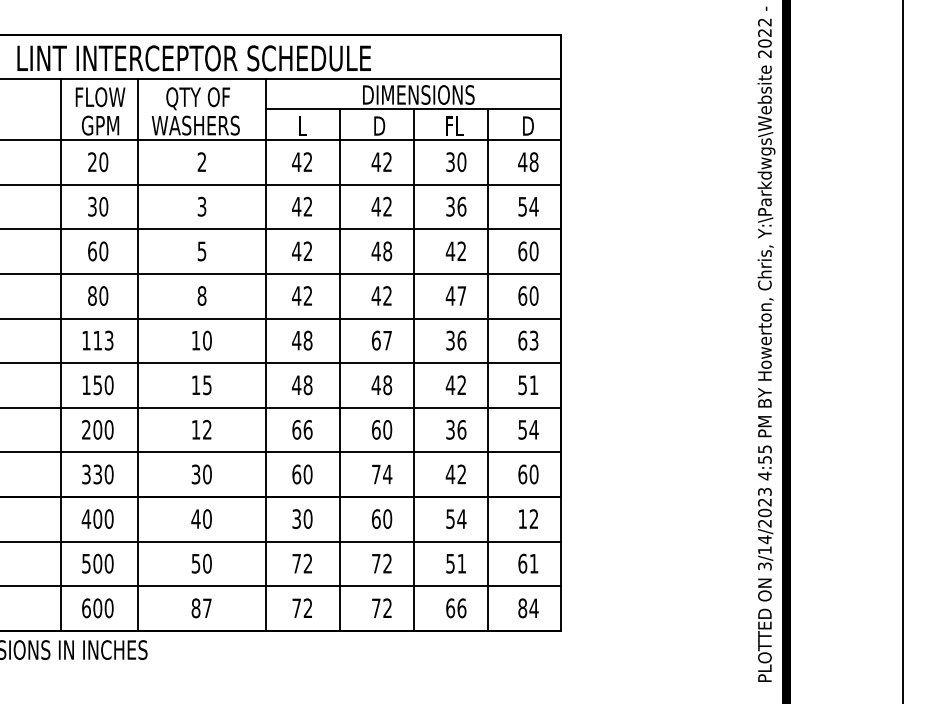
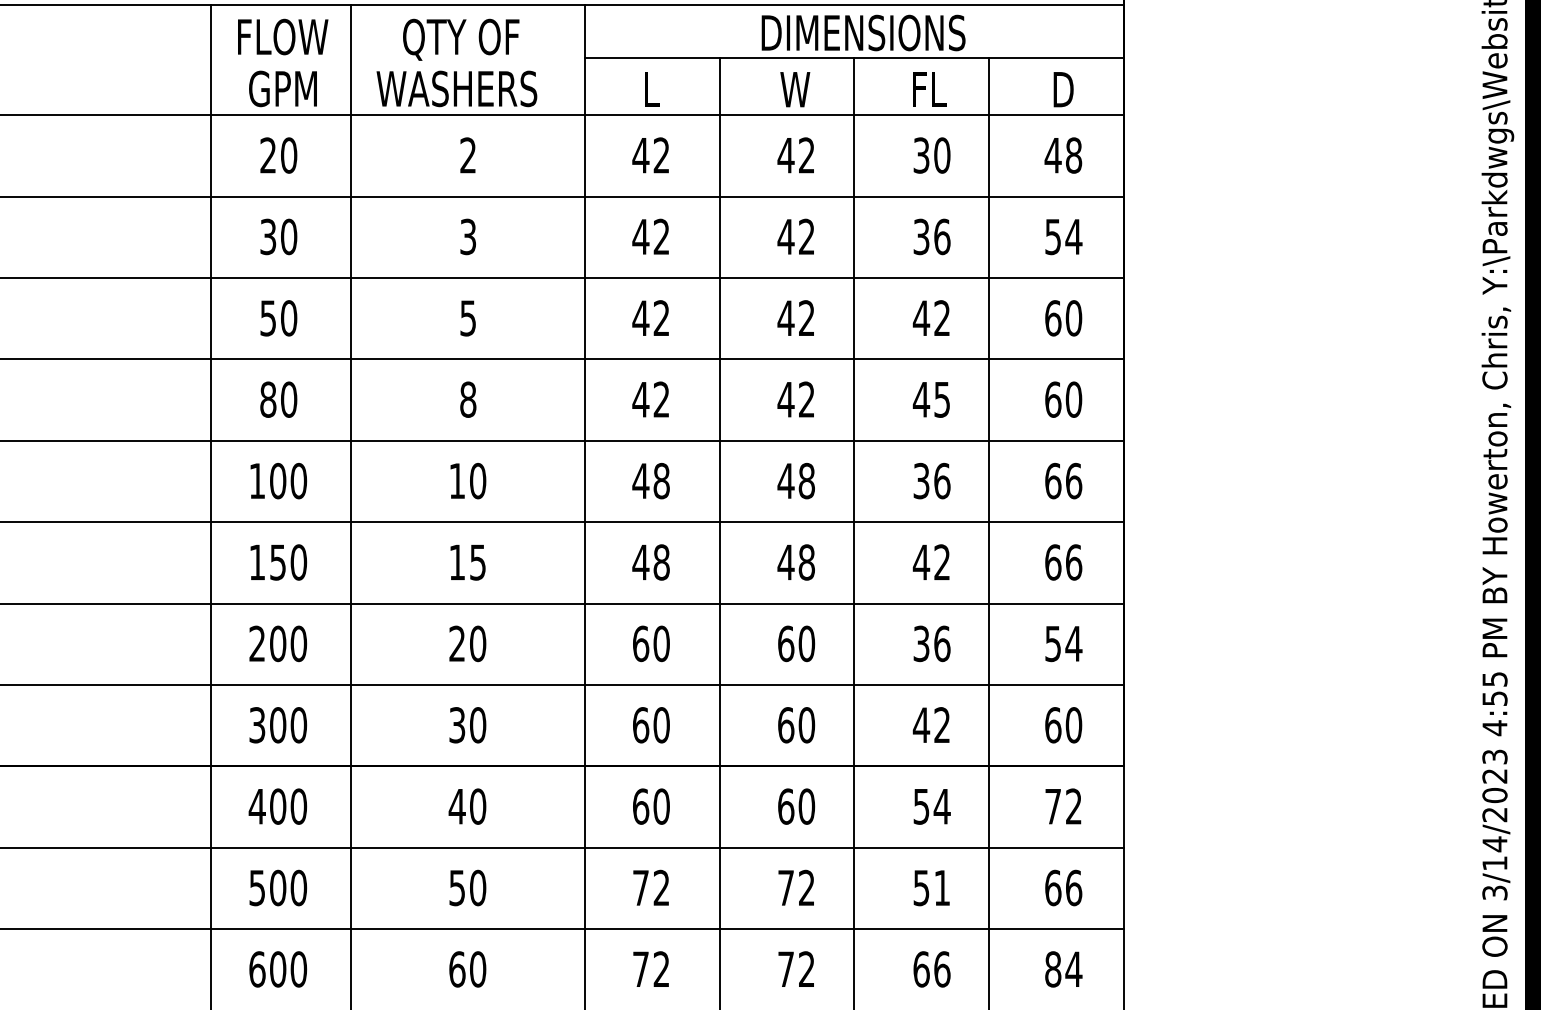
text: (381, 125) -> (795, 88), D -> W
text: (92, 251) -> (268, 318), 60 -> 50
text: (387, 251) -> (806, 318), 48 -> 42
text: (461, 295) -> (941, 398), 47 -> 45
text: (103, 340) -> (288, 480), 113 -> 100
text: (381, 340) -> (795, 480), 67 -> 48
text: (533, 340) -> (1072, 480), 63 -> 66
text: (528, 385) -> (1063, 562), 51 -> 66
text: (201, 429) -> (467, 643), 12 -> 20
text: (307, 429) -> (660, 643), 66 -> 60
text: (97, 474) -> (277, 725), 330 -> 300
text: (382, 474) -> (797, 725), 74 -> 60
text: (522, 518) -> (1052, 805), 12 -> 72
text: (296, 519) -> (640, 807), 30 -> 60
text: (533, 563) -> (1072, 887), 61 -> 66
text: (201, 608) -> (467, 969), 87 -> 60

